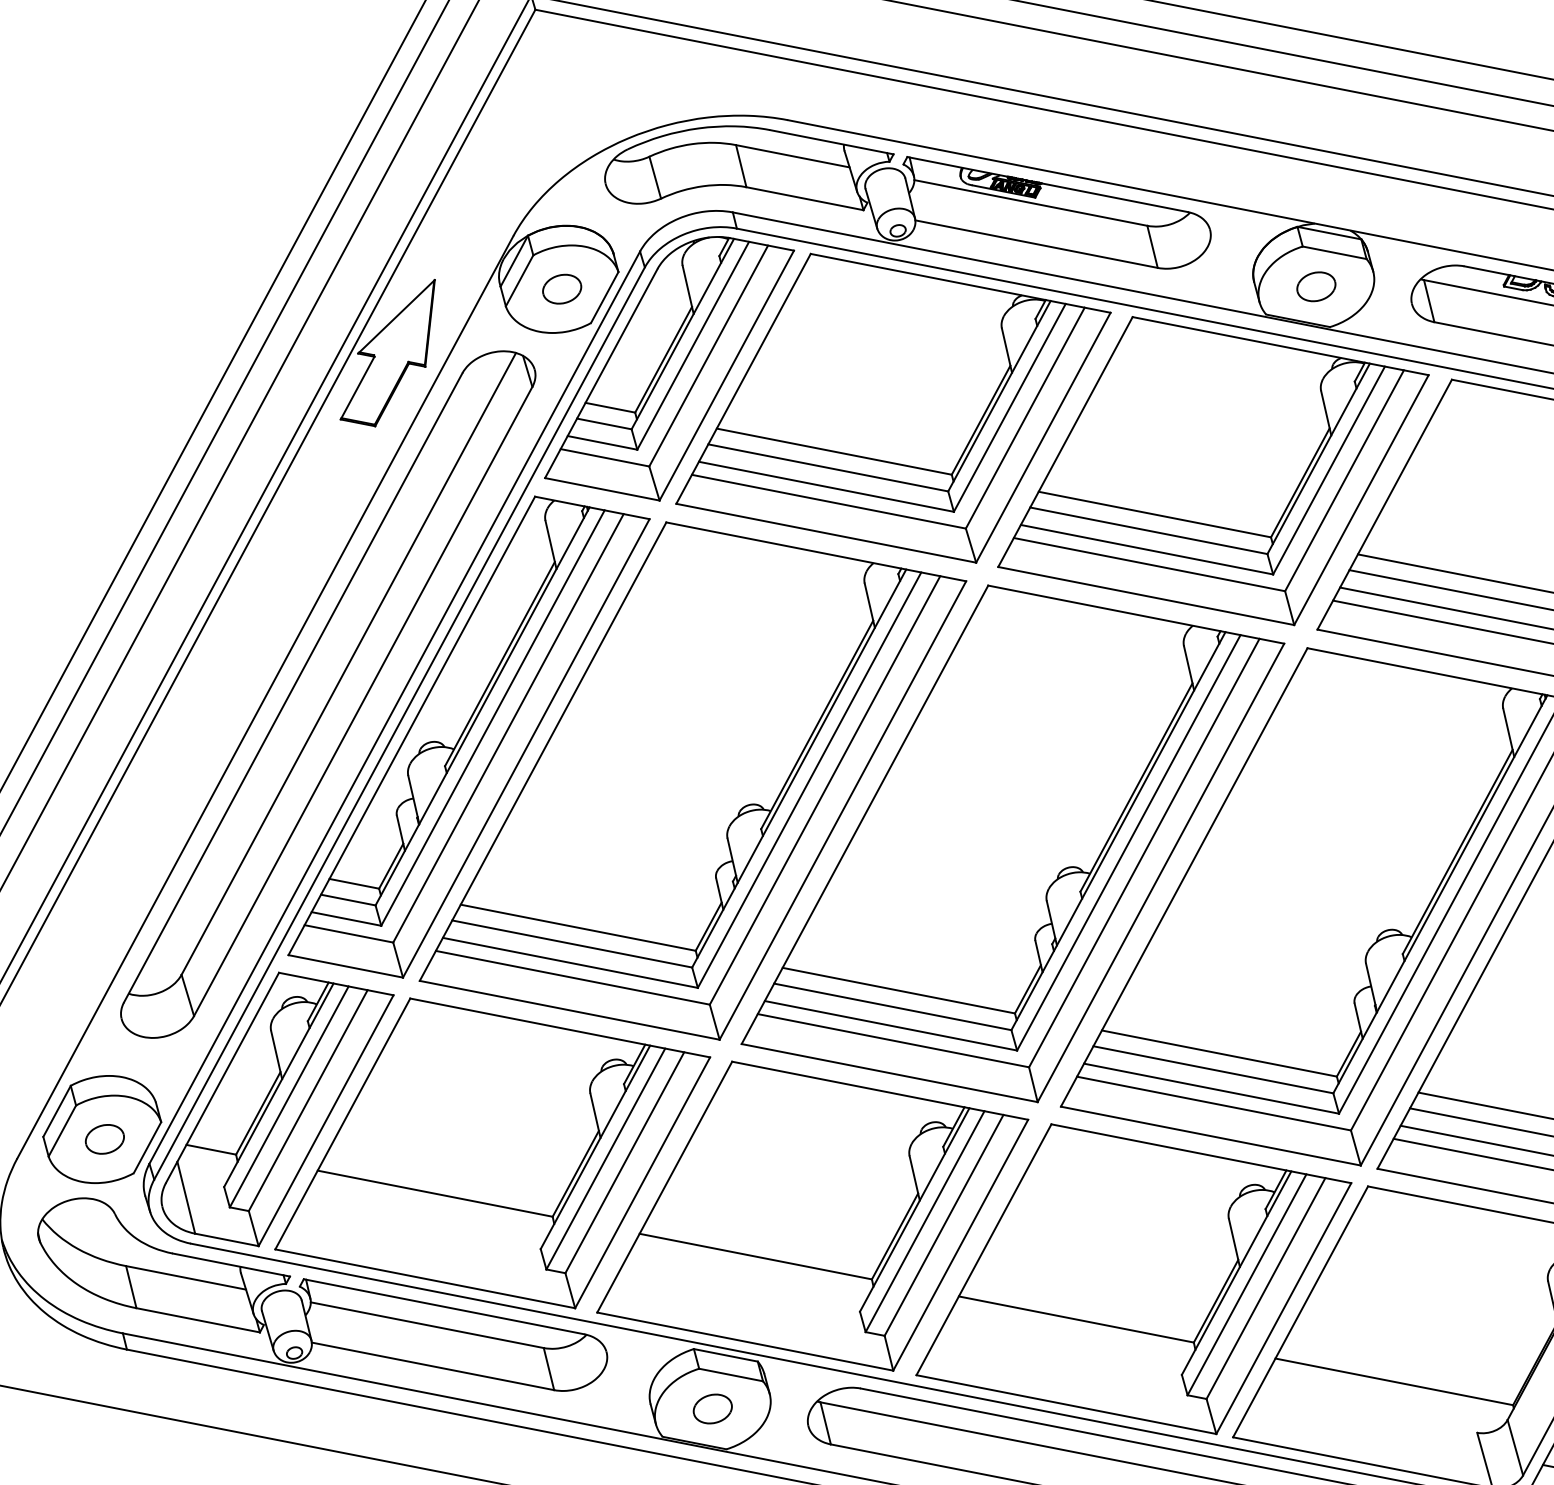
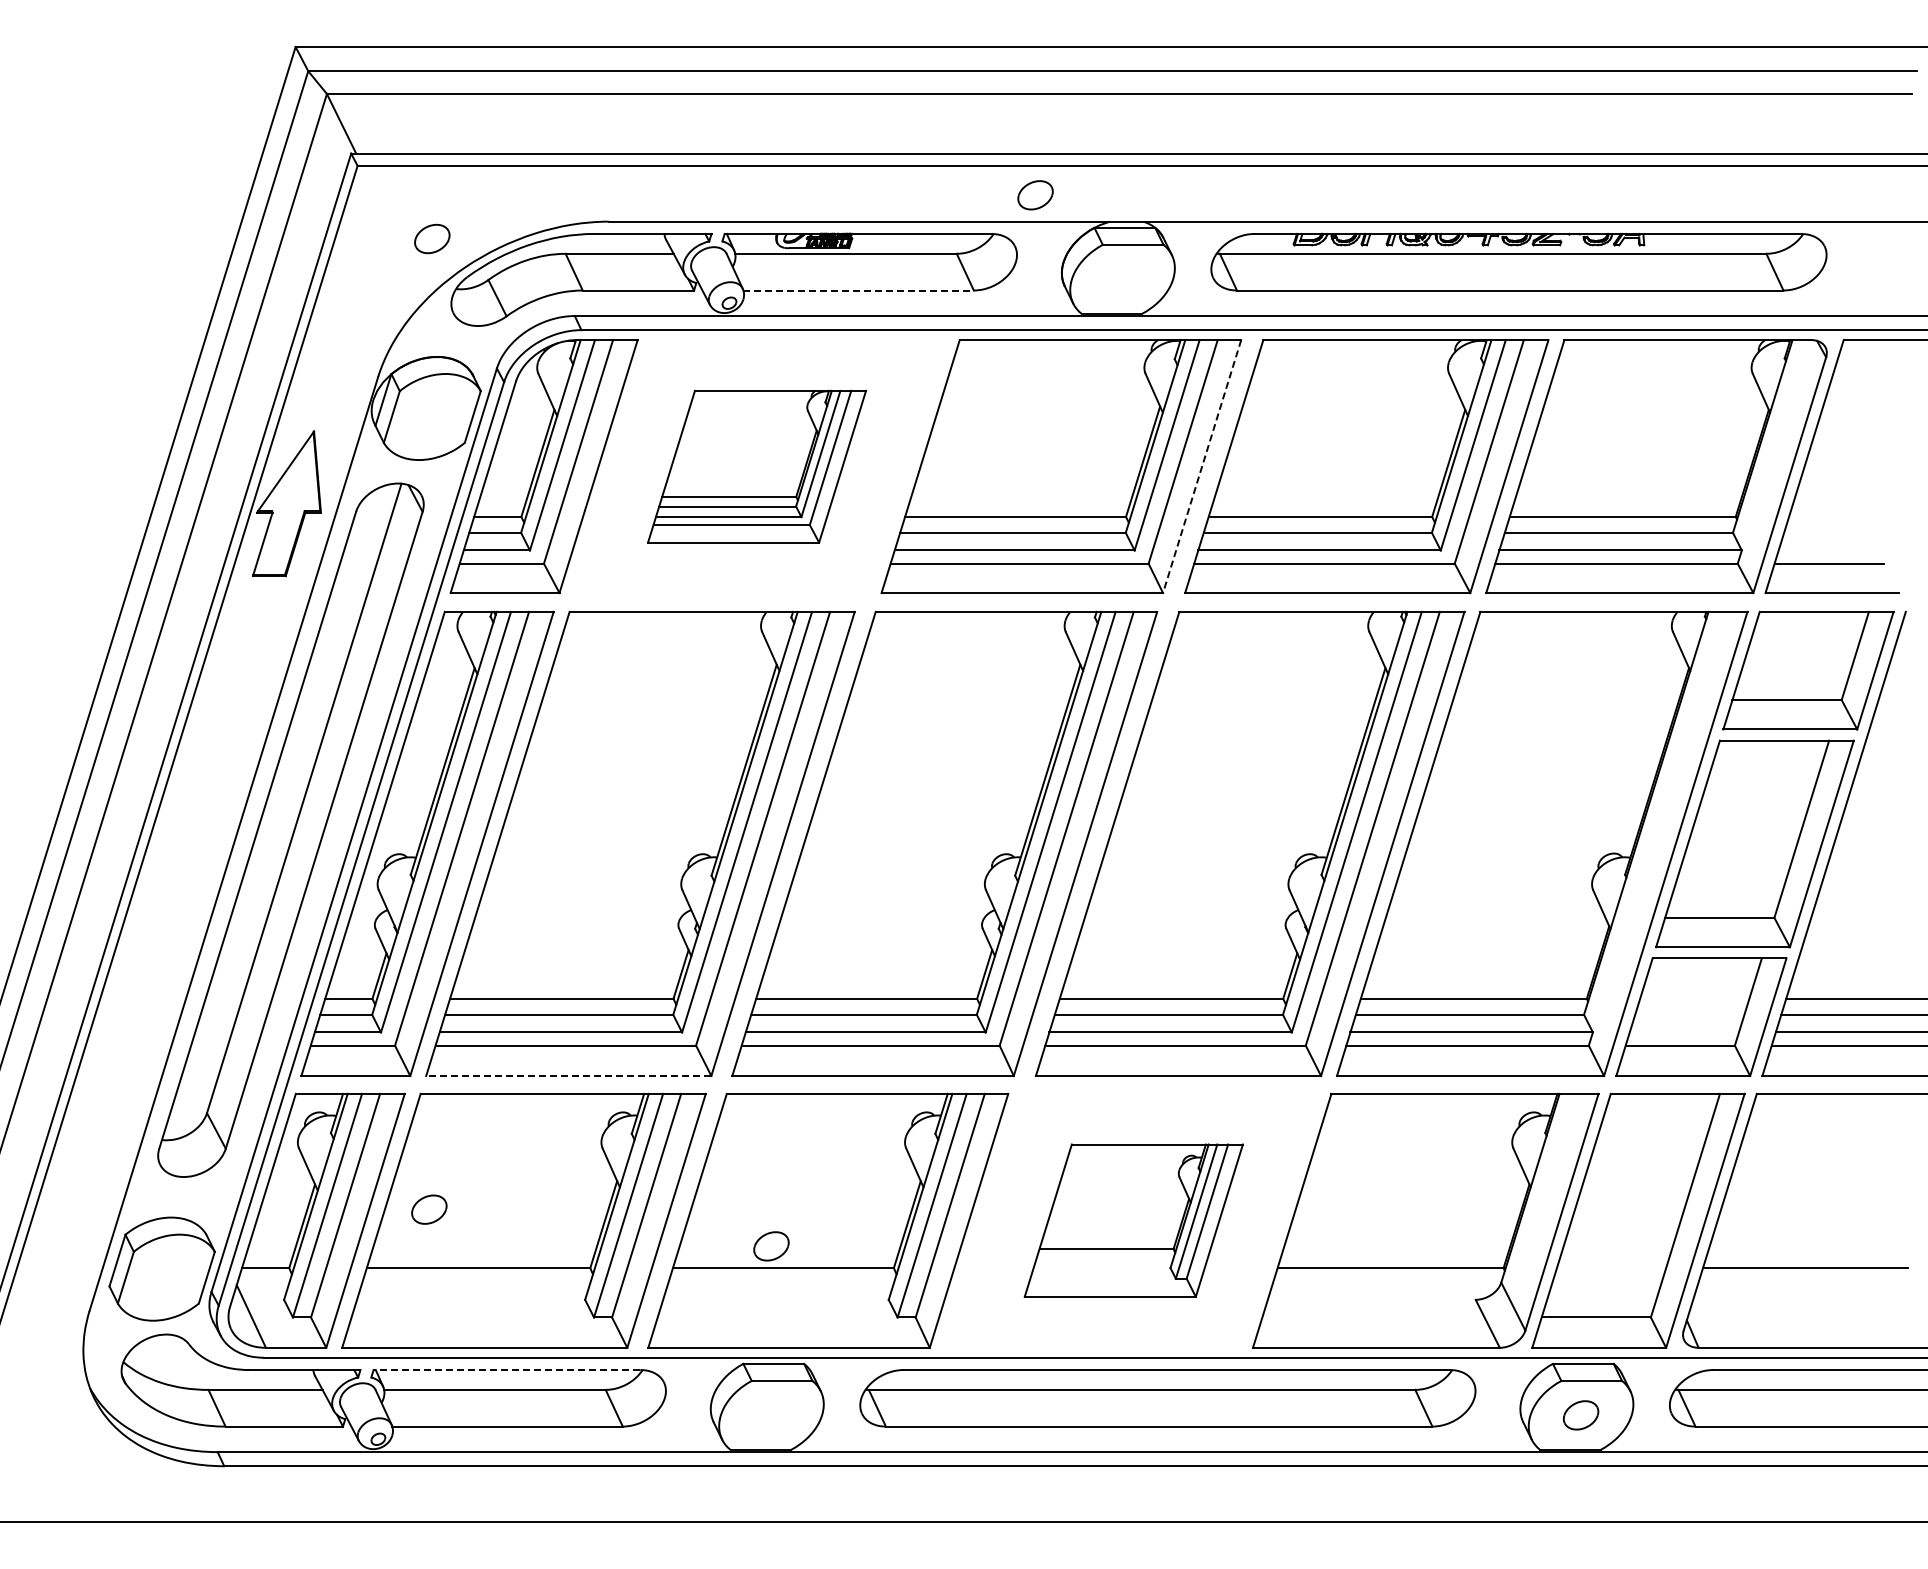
line: (1037, 244) -> (859, 290), solid -> dashed
part: (1316, 286) -> (1035, 195), moved
part: (562, 288) -> (432, 238), moved
part: (892, 408) -> (756, 466), size x0.6
line: (1360, 500) -> (1201, 467), solid -> dashed
line: (569, 1010) -> (568, 1076), solid -> dashed
part: (105, 1139) -> (429, 1209), moved
part: (1133, 1278) -> (1133, 1220), size x0.6
line: (443, 1307) -> (506, 1370), solid -> dashed
part: (712, 1409) -> (771, 1246), moved

